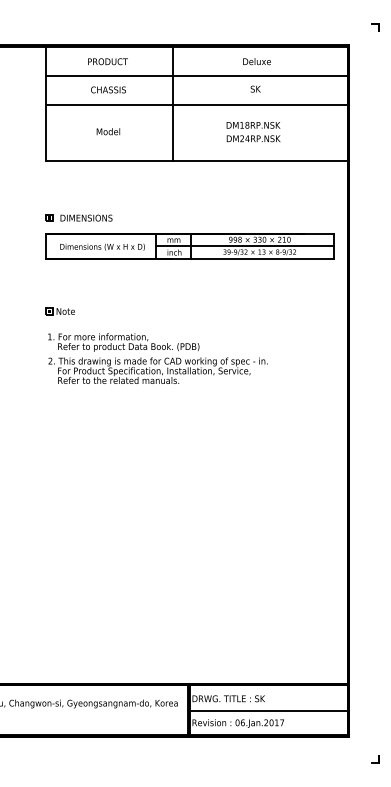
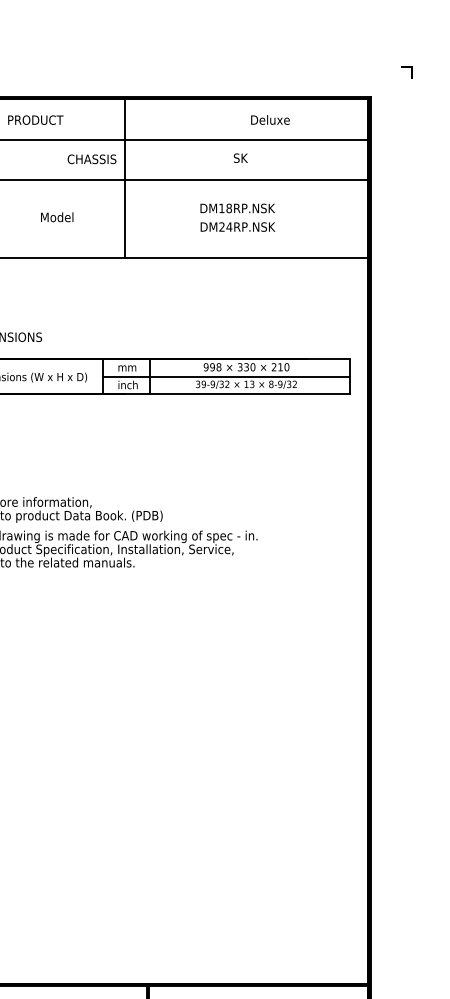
text: (256, 61) -> (269, 119), moved
text: (108, 89) -> (91, 158), moved
text: (108, 131) -> (57, 216), moved

